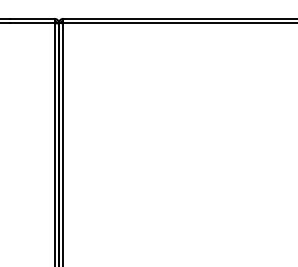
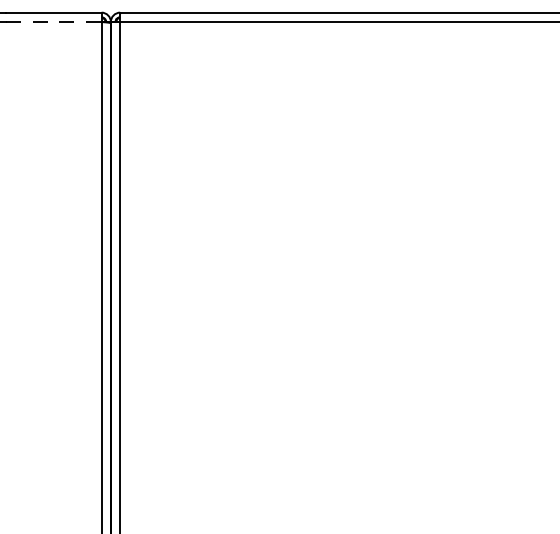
line: (32, 23) -> (53, 22), solid -> dashed

